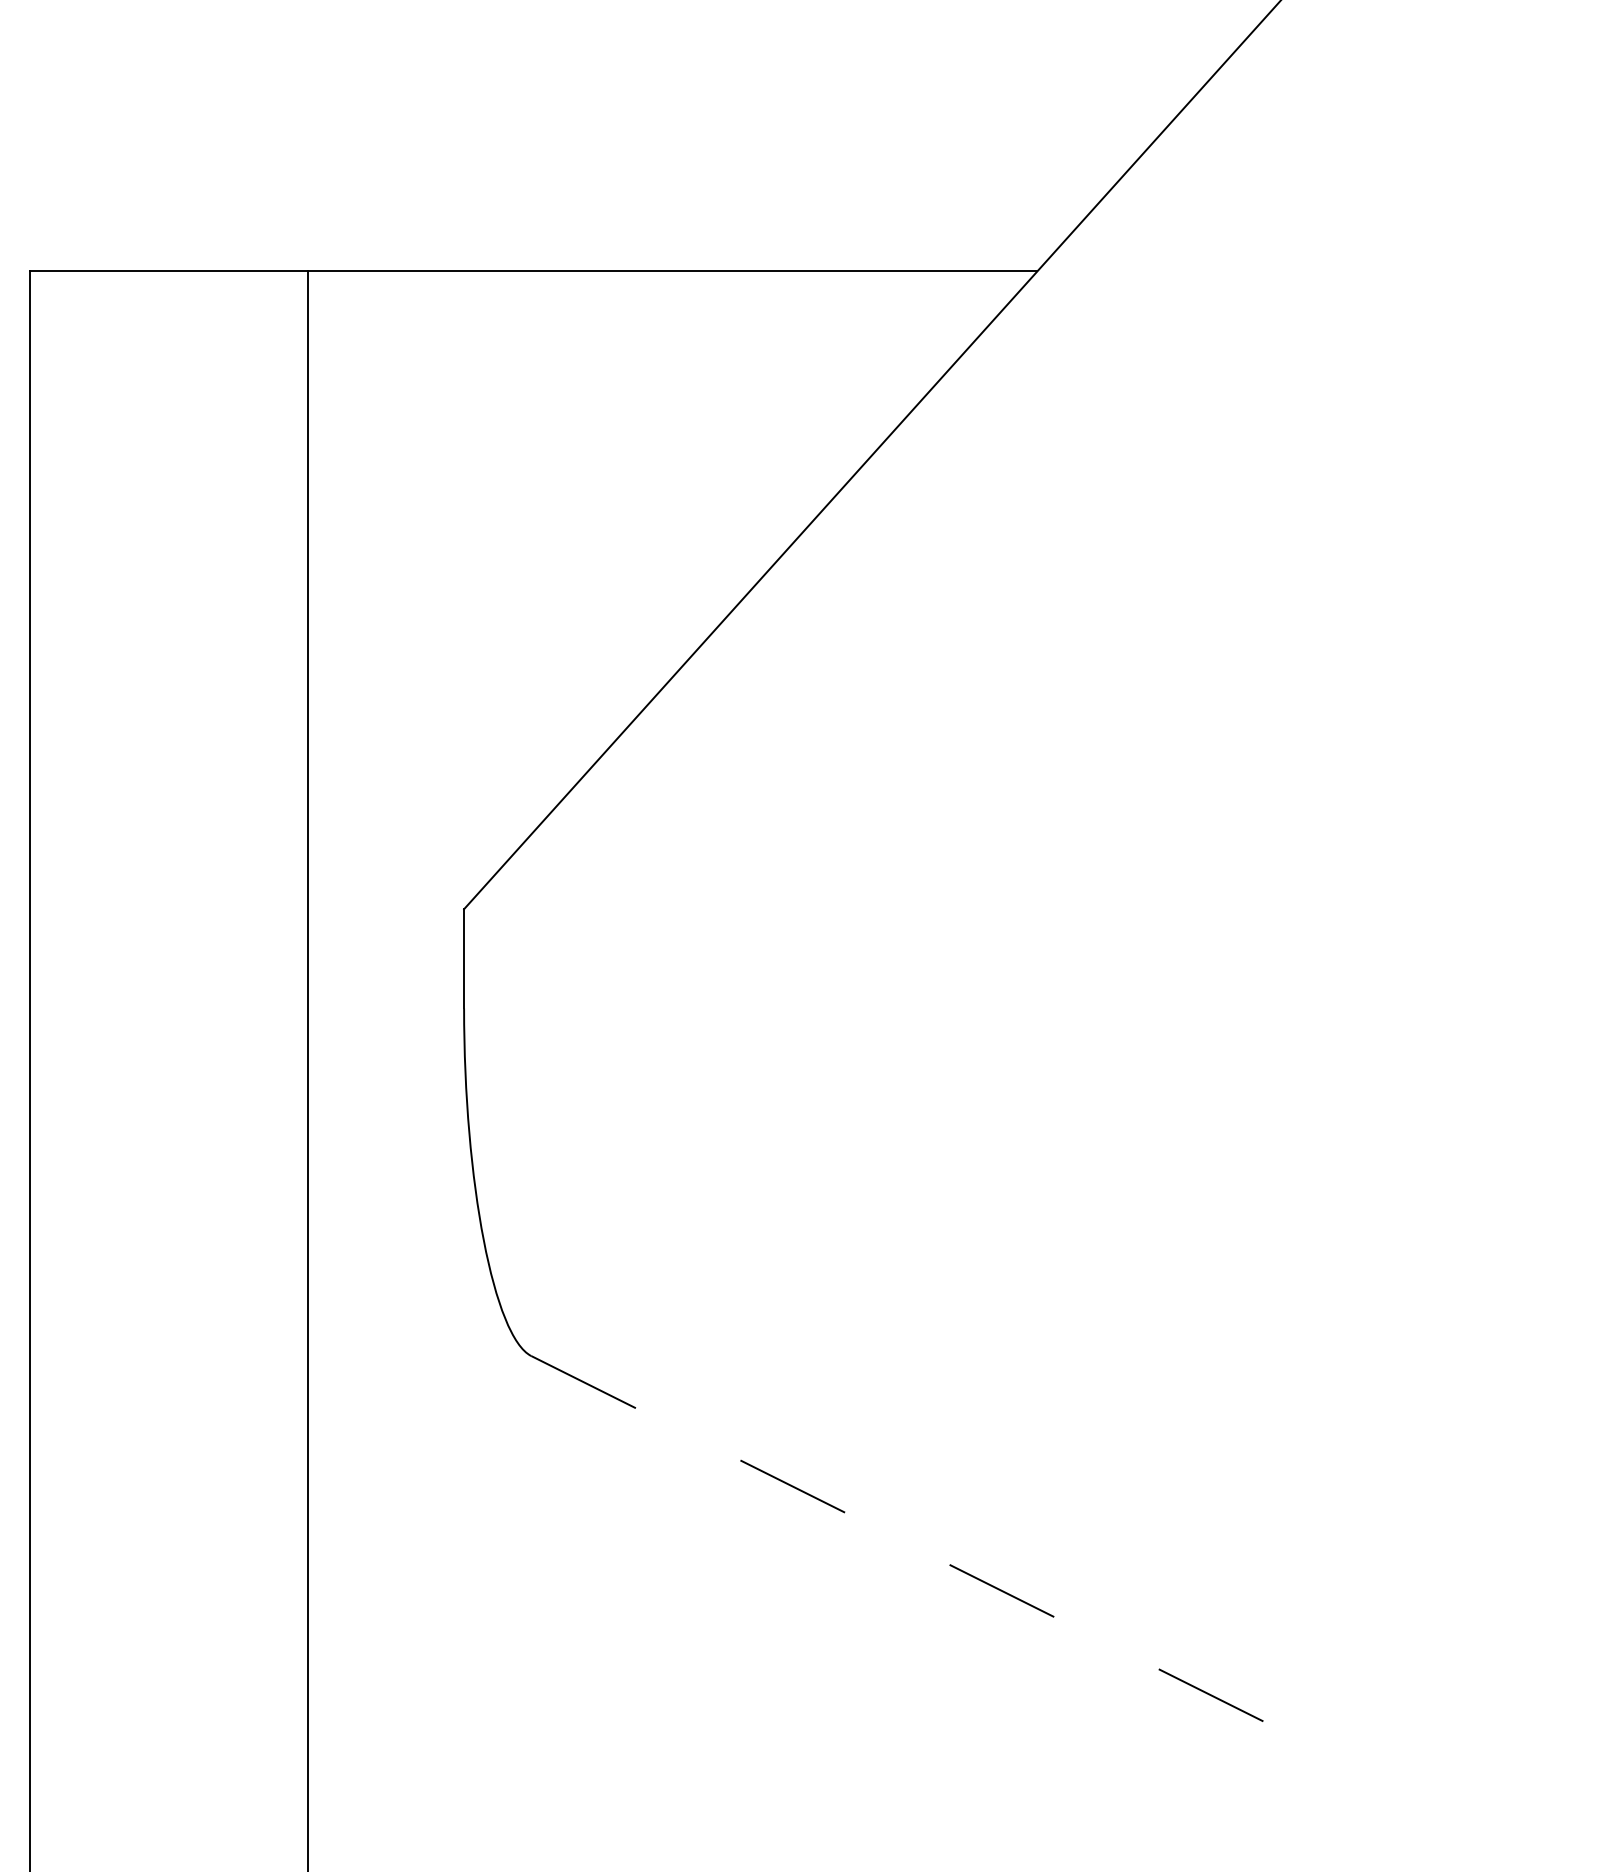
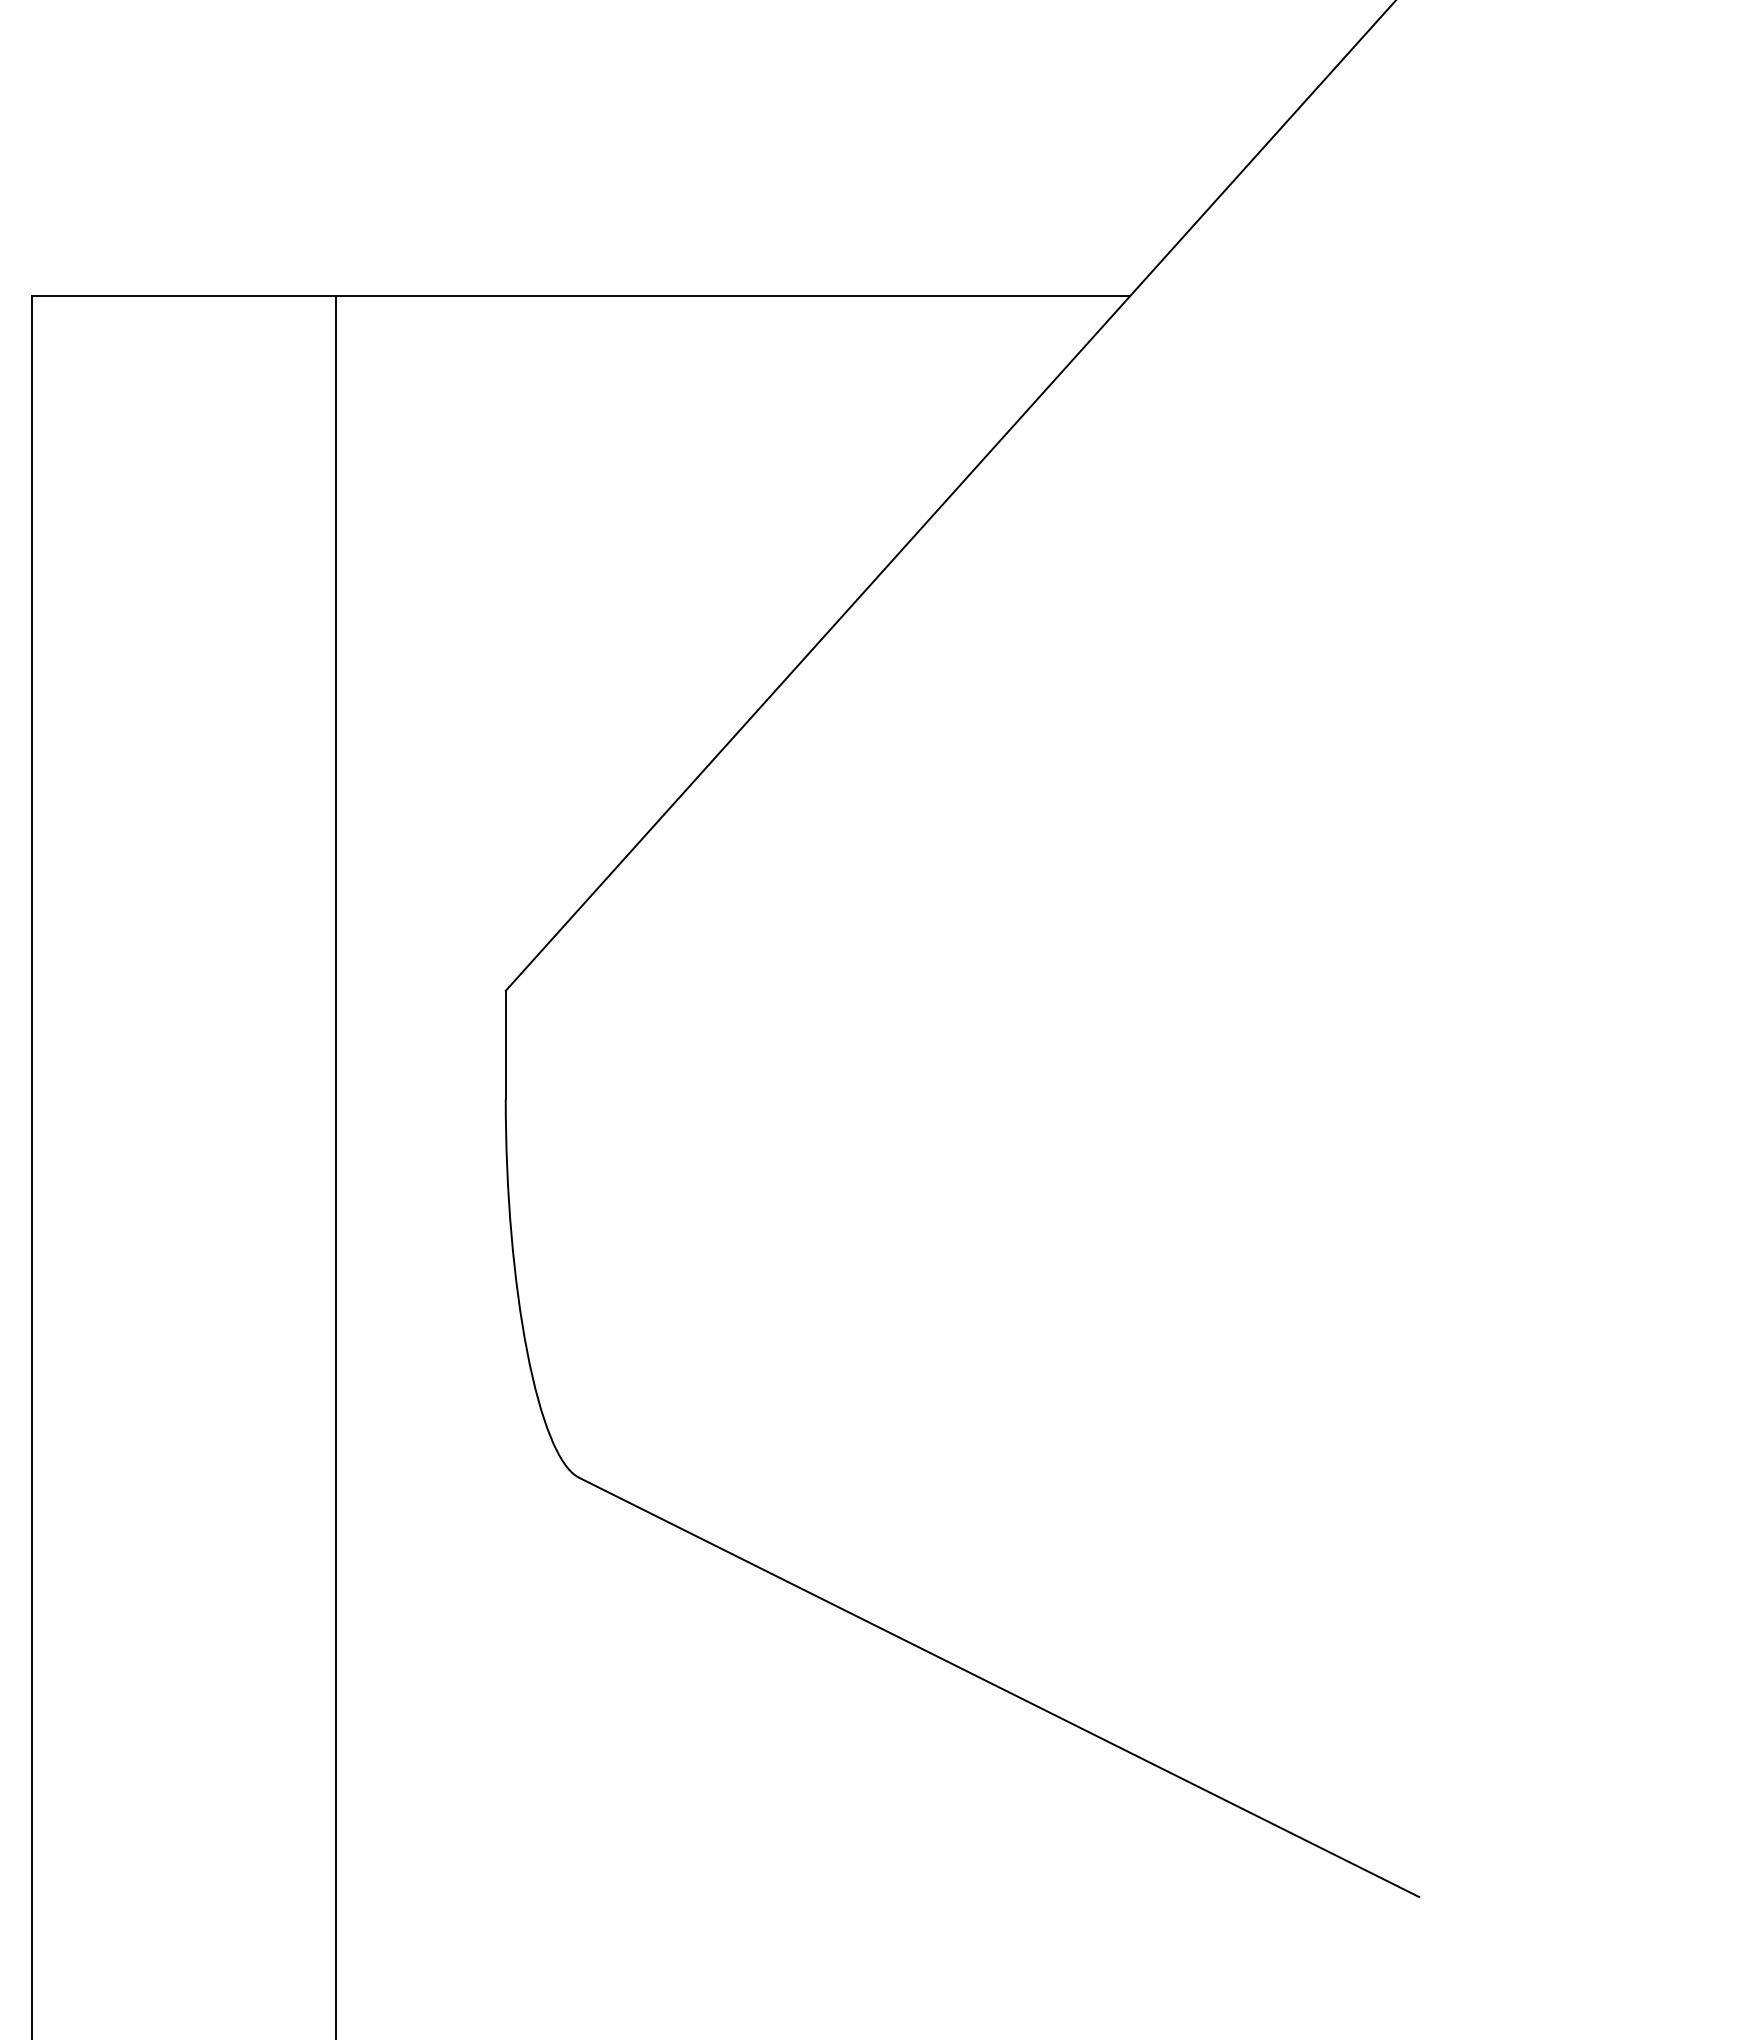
line: (917, 1548) -> (999, 1687), dashed -> solid

